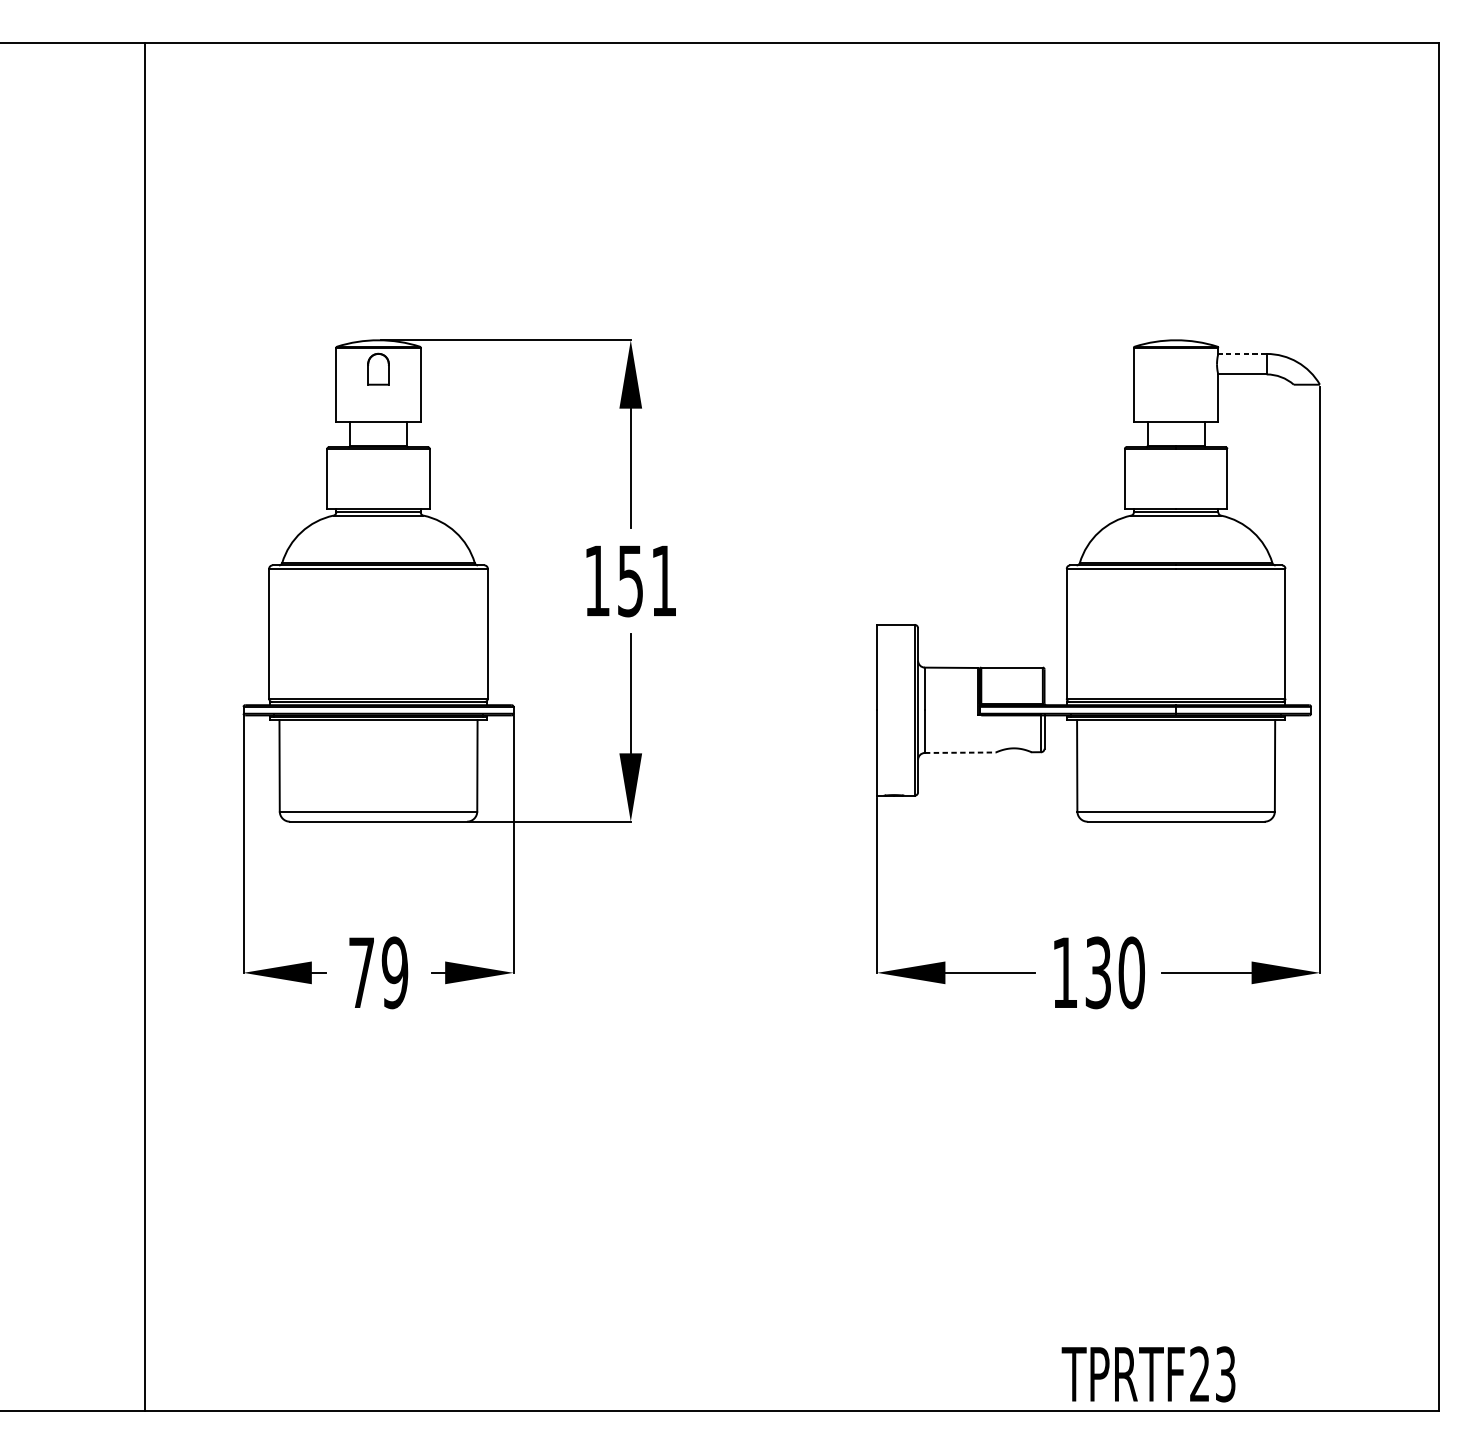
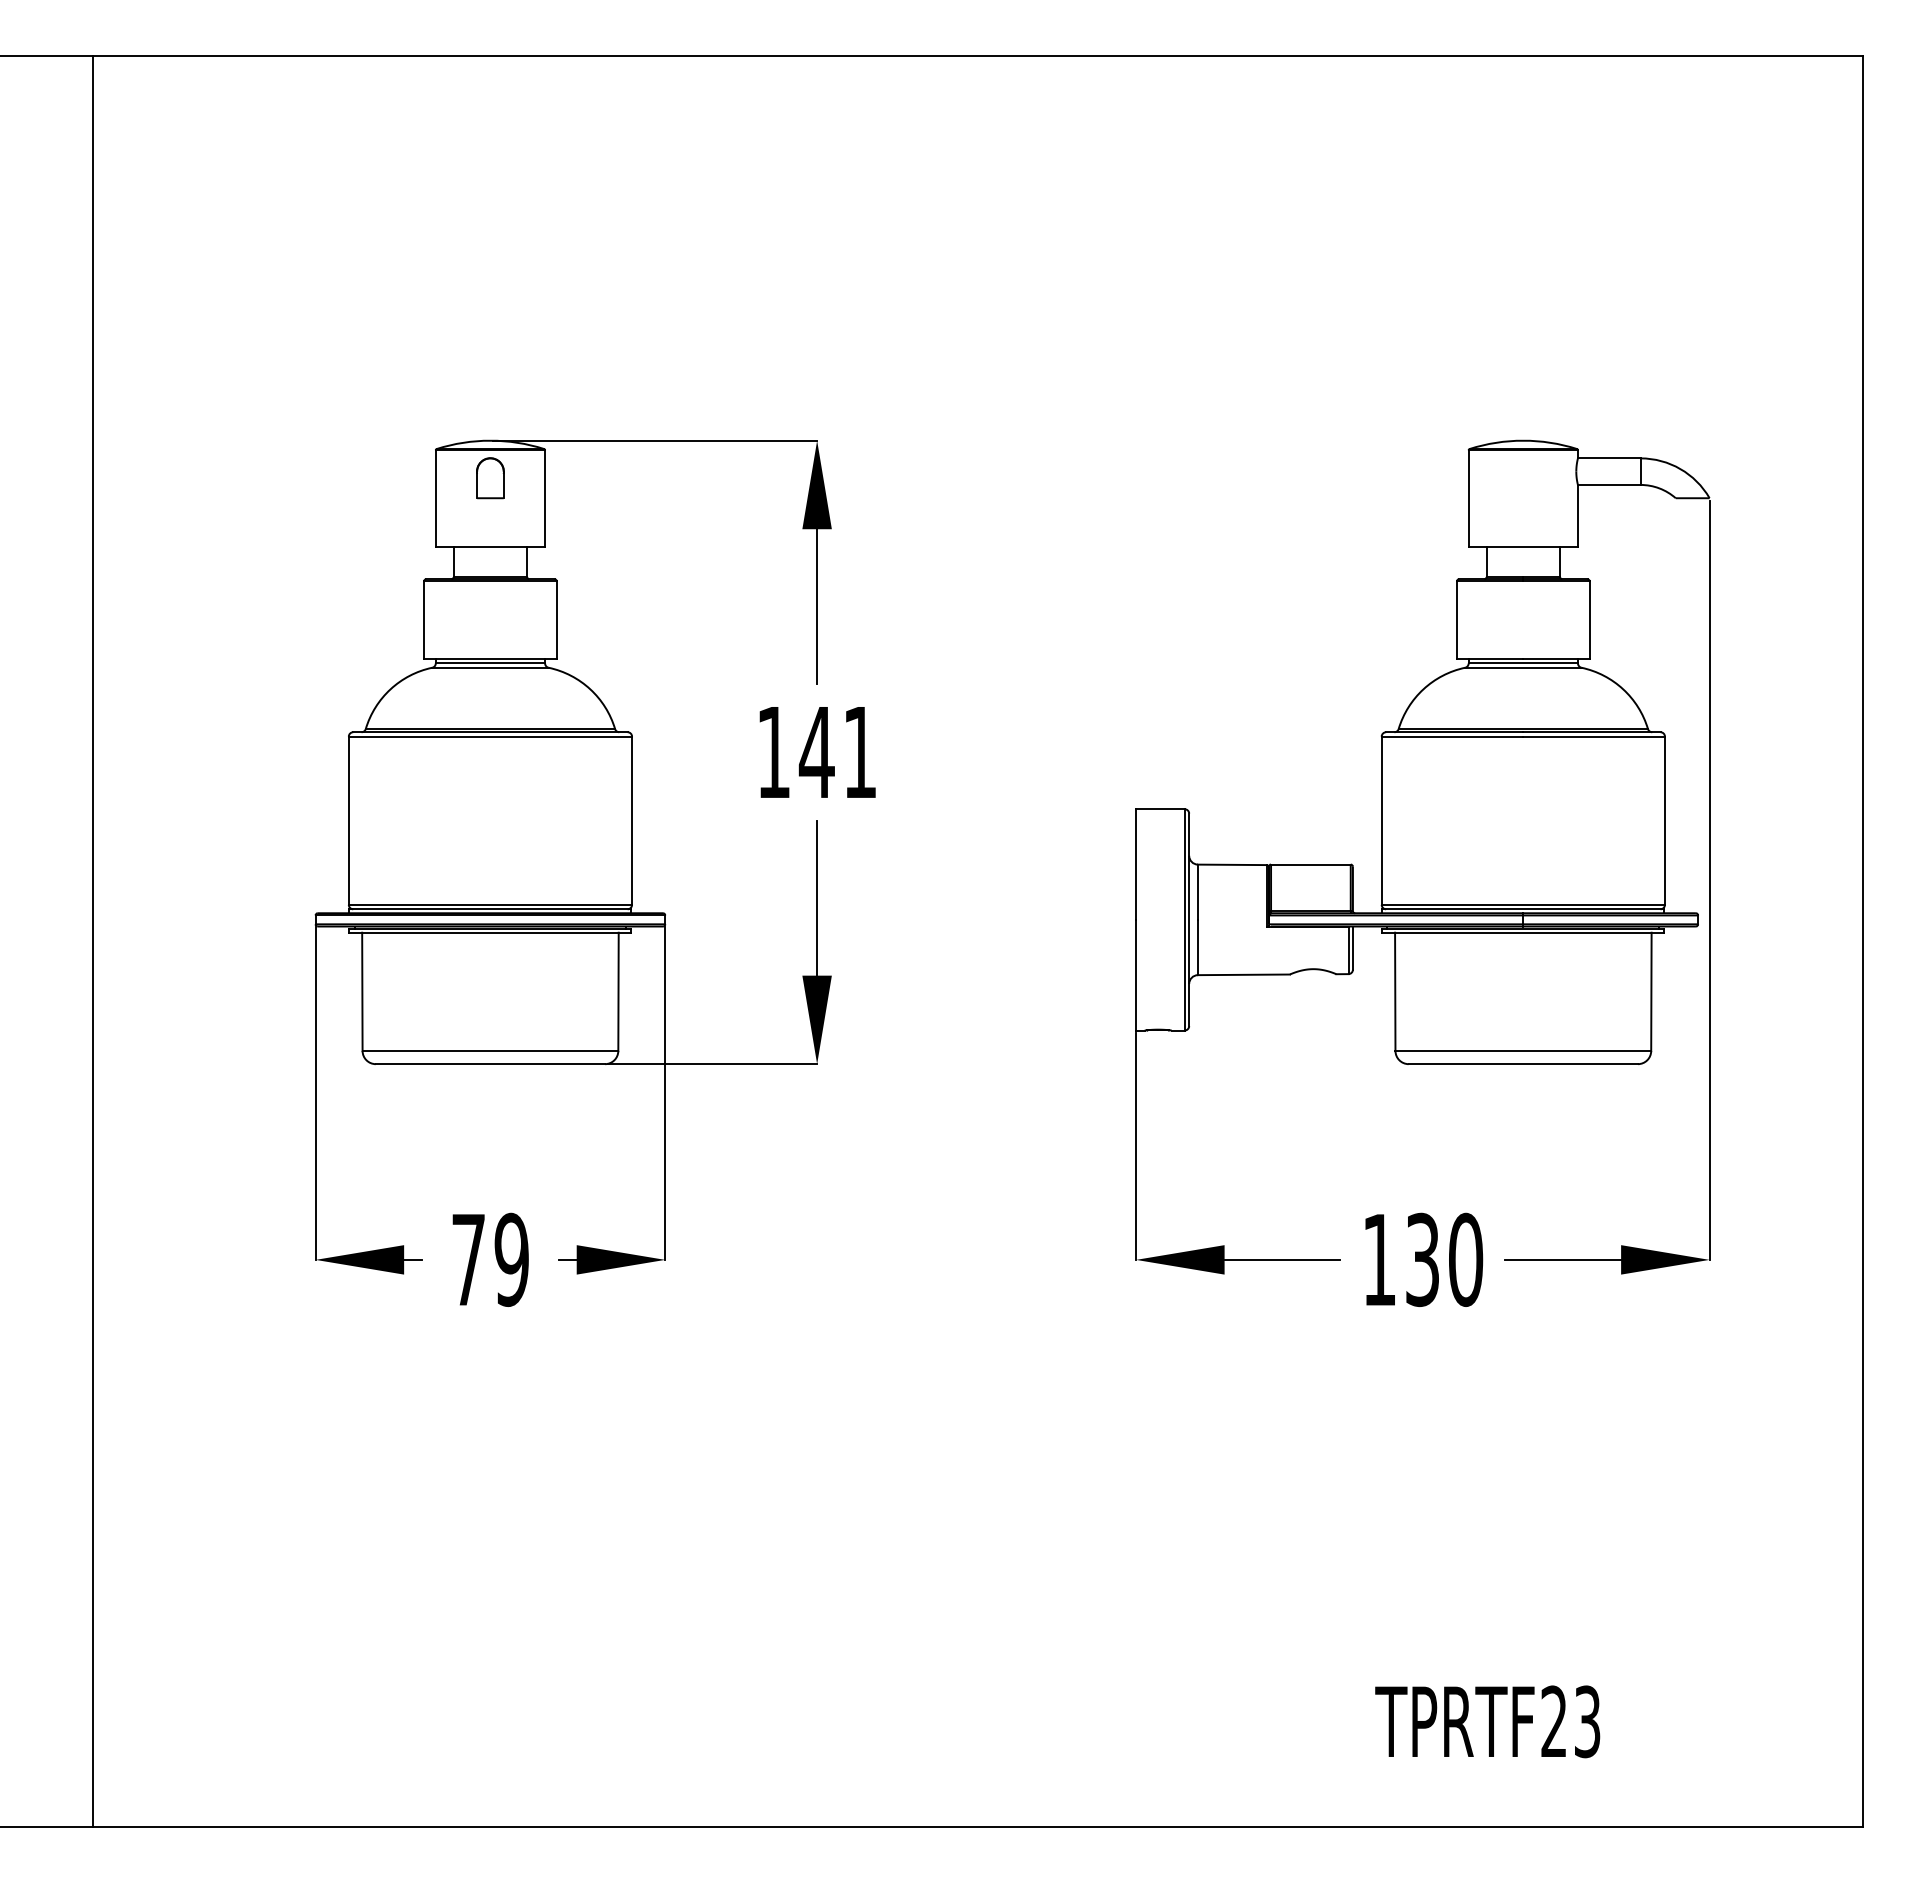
line: (1241, 354) -> (1608, 458), dashed -> solid
text: (630, 581) -> (816, 753), 151 -> 141
line: (145, 727) -> (93, 941), moved
line: (960, 752) -> (1243, 974), dashed -> solid
text: (1148, 1374) -> (1487, 1721), moved

